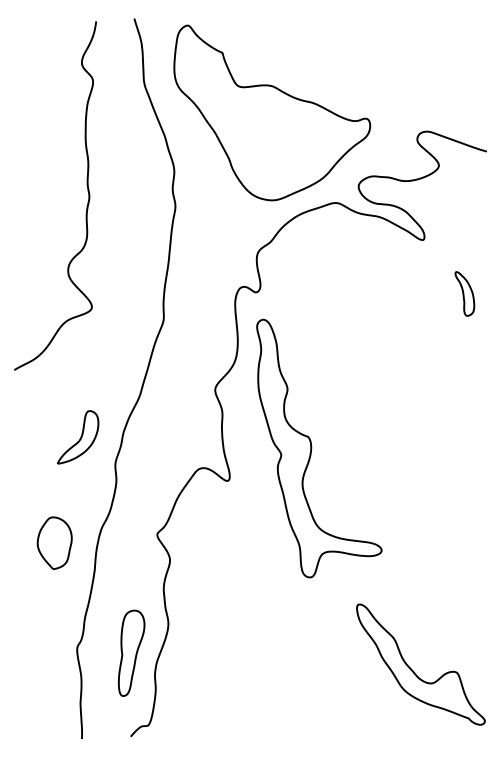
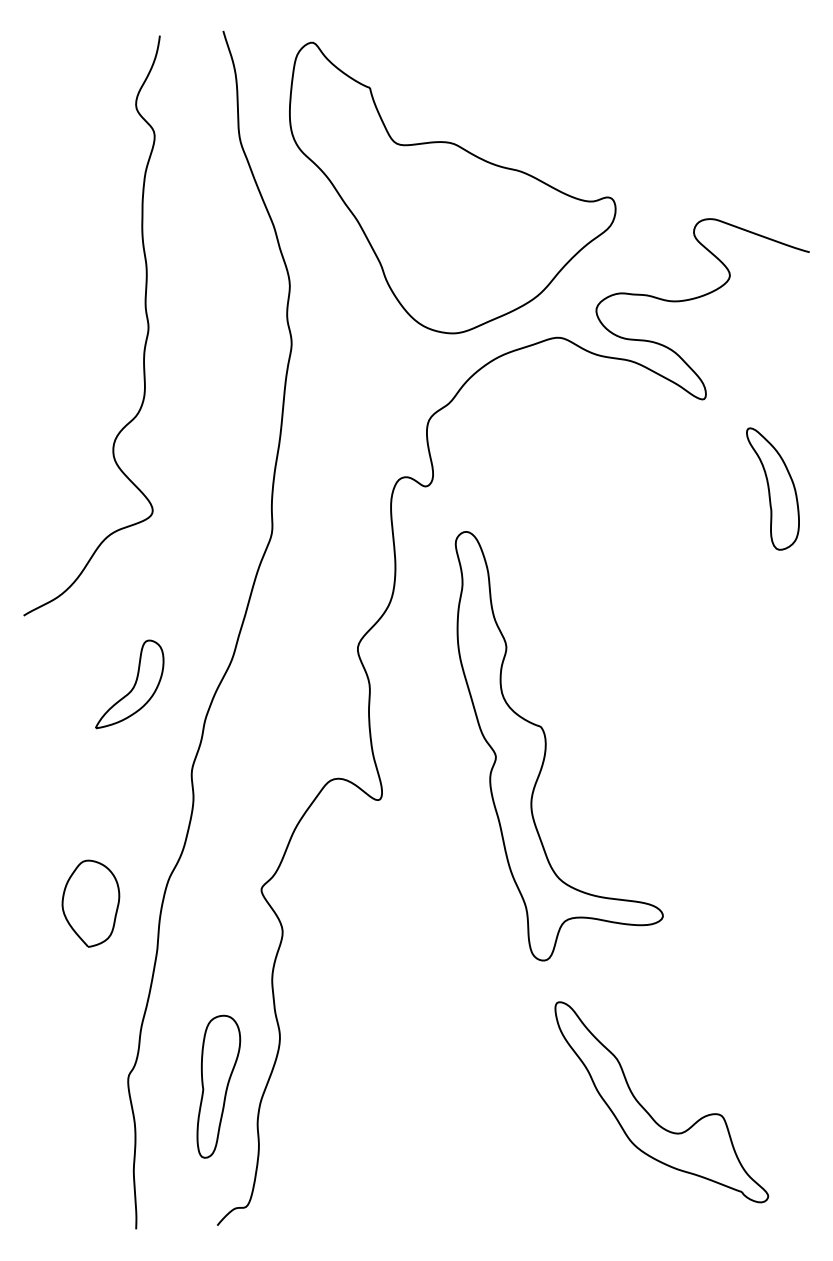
part: (464, 293) -> (772, 488), size x1.67
part: (78, 437) -> (130, 684), moved
part: (312, 448) -> (547, 746), moved
part: (413, 670) -> (649, 1112), moved

